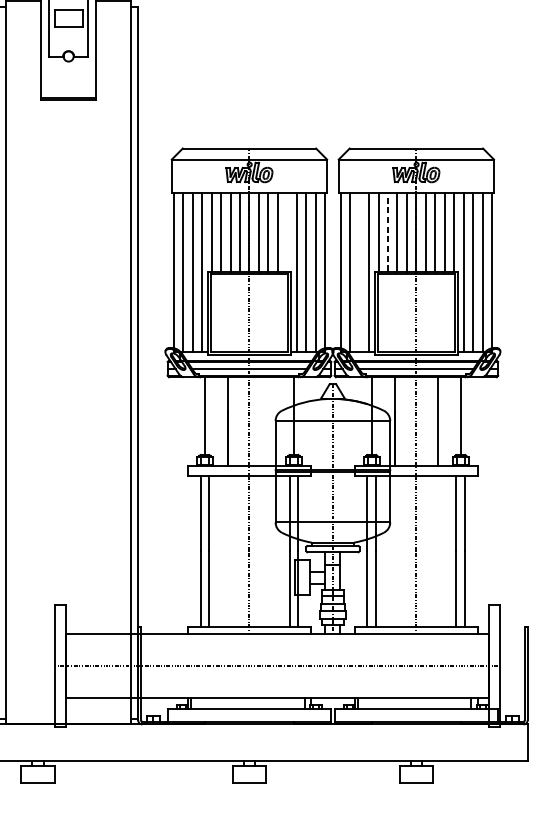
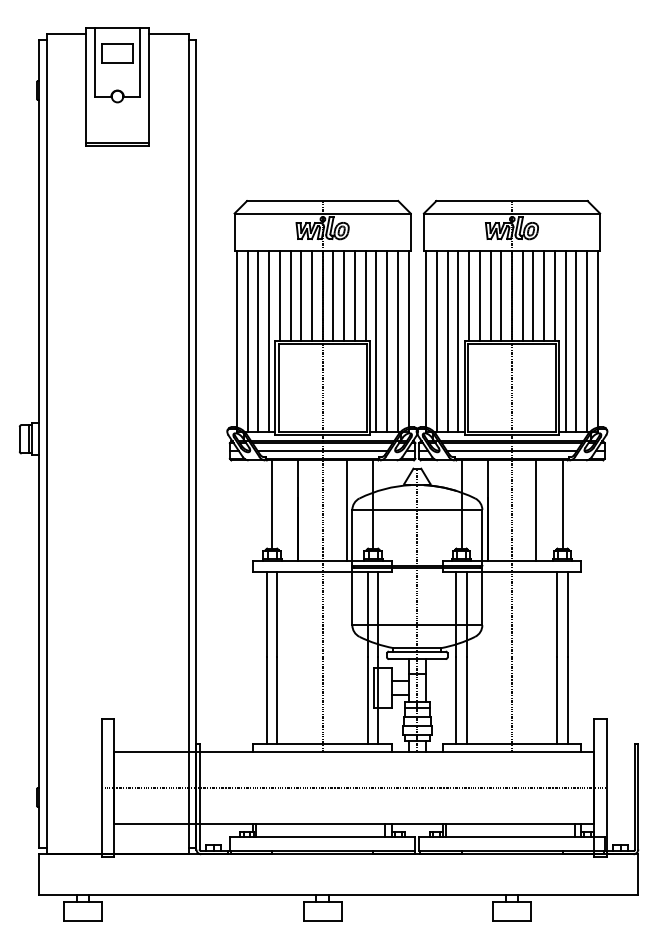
line: (287, 231) -> (365, 295), added
line: (387, 231) -> (479, 295), dashed -> solid
line: (359, 272) -> (447, 341), added
line: (270, 421) -> (346, 510), added

